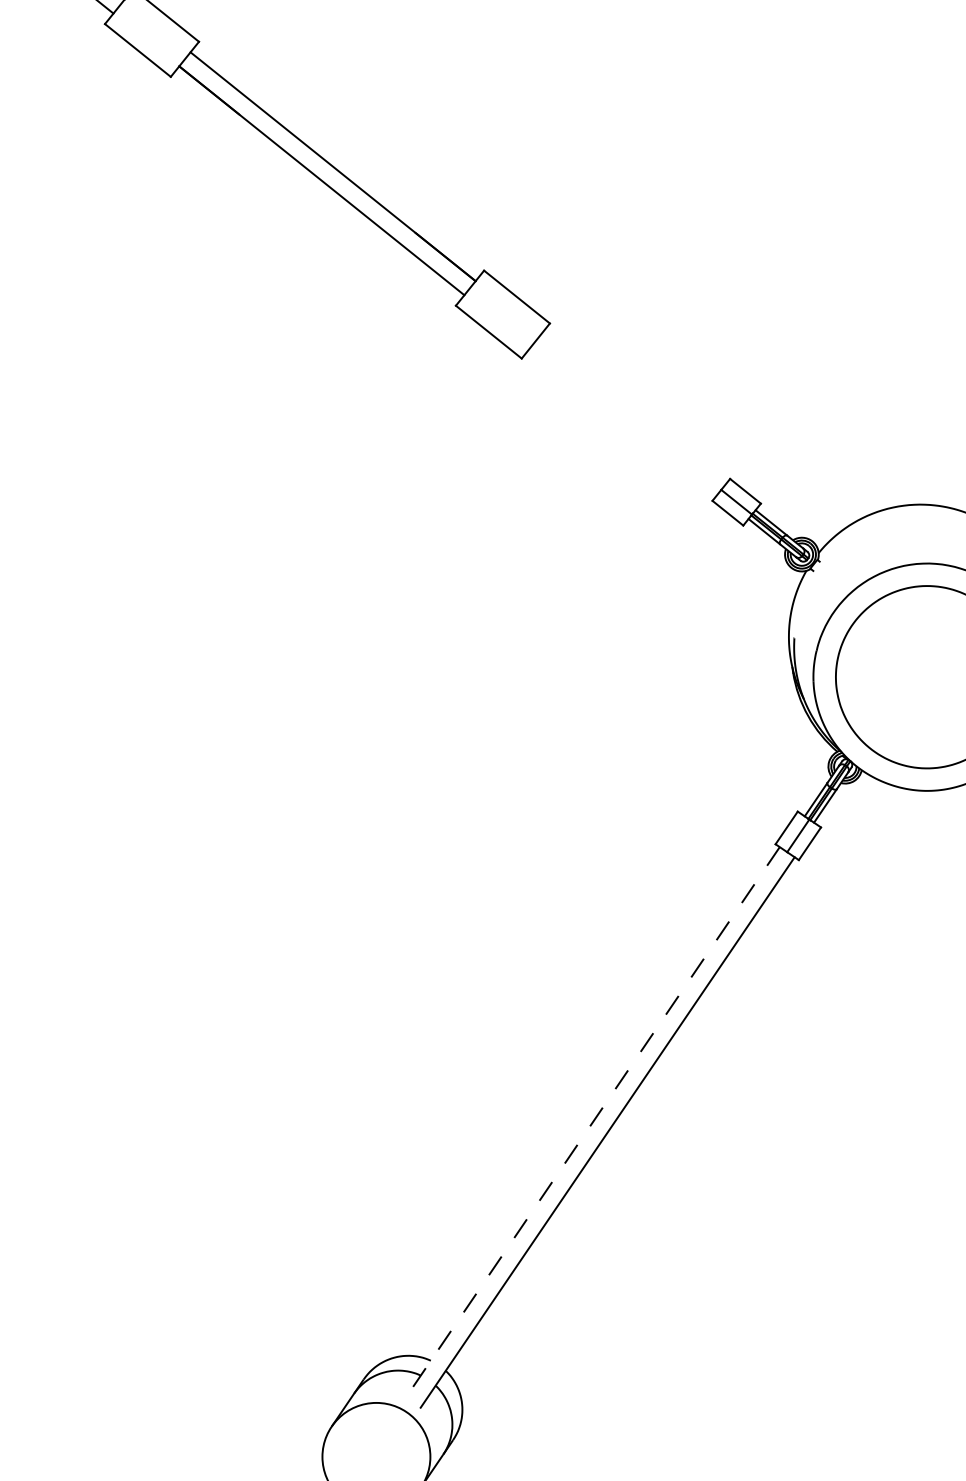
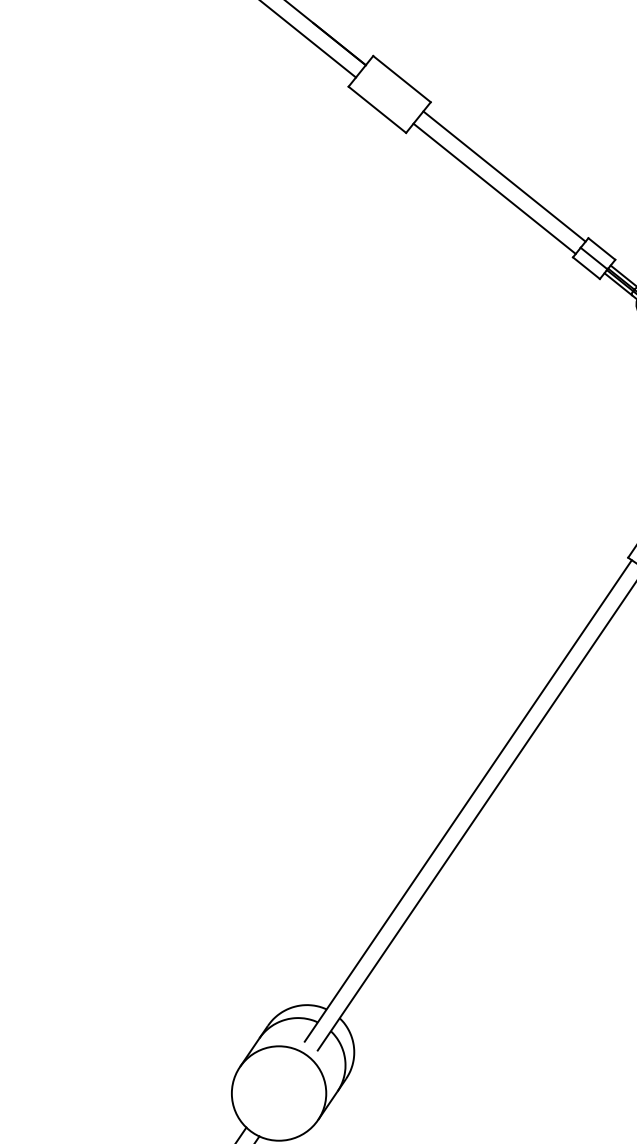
line: (633, 408) -> (503, 176), added
line: (622, 422) -> (494, 188), added
line: (592, 1122) -> (468, 801), dashed -> solid

